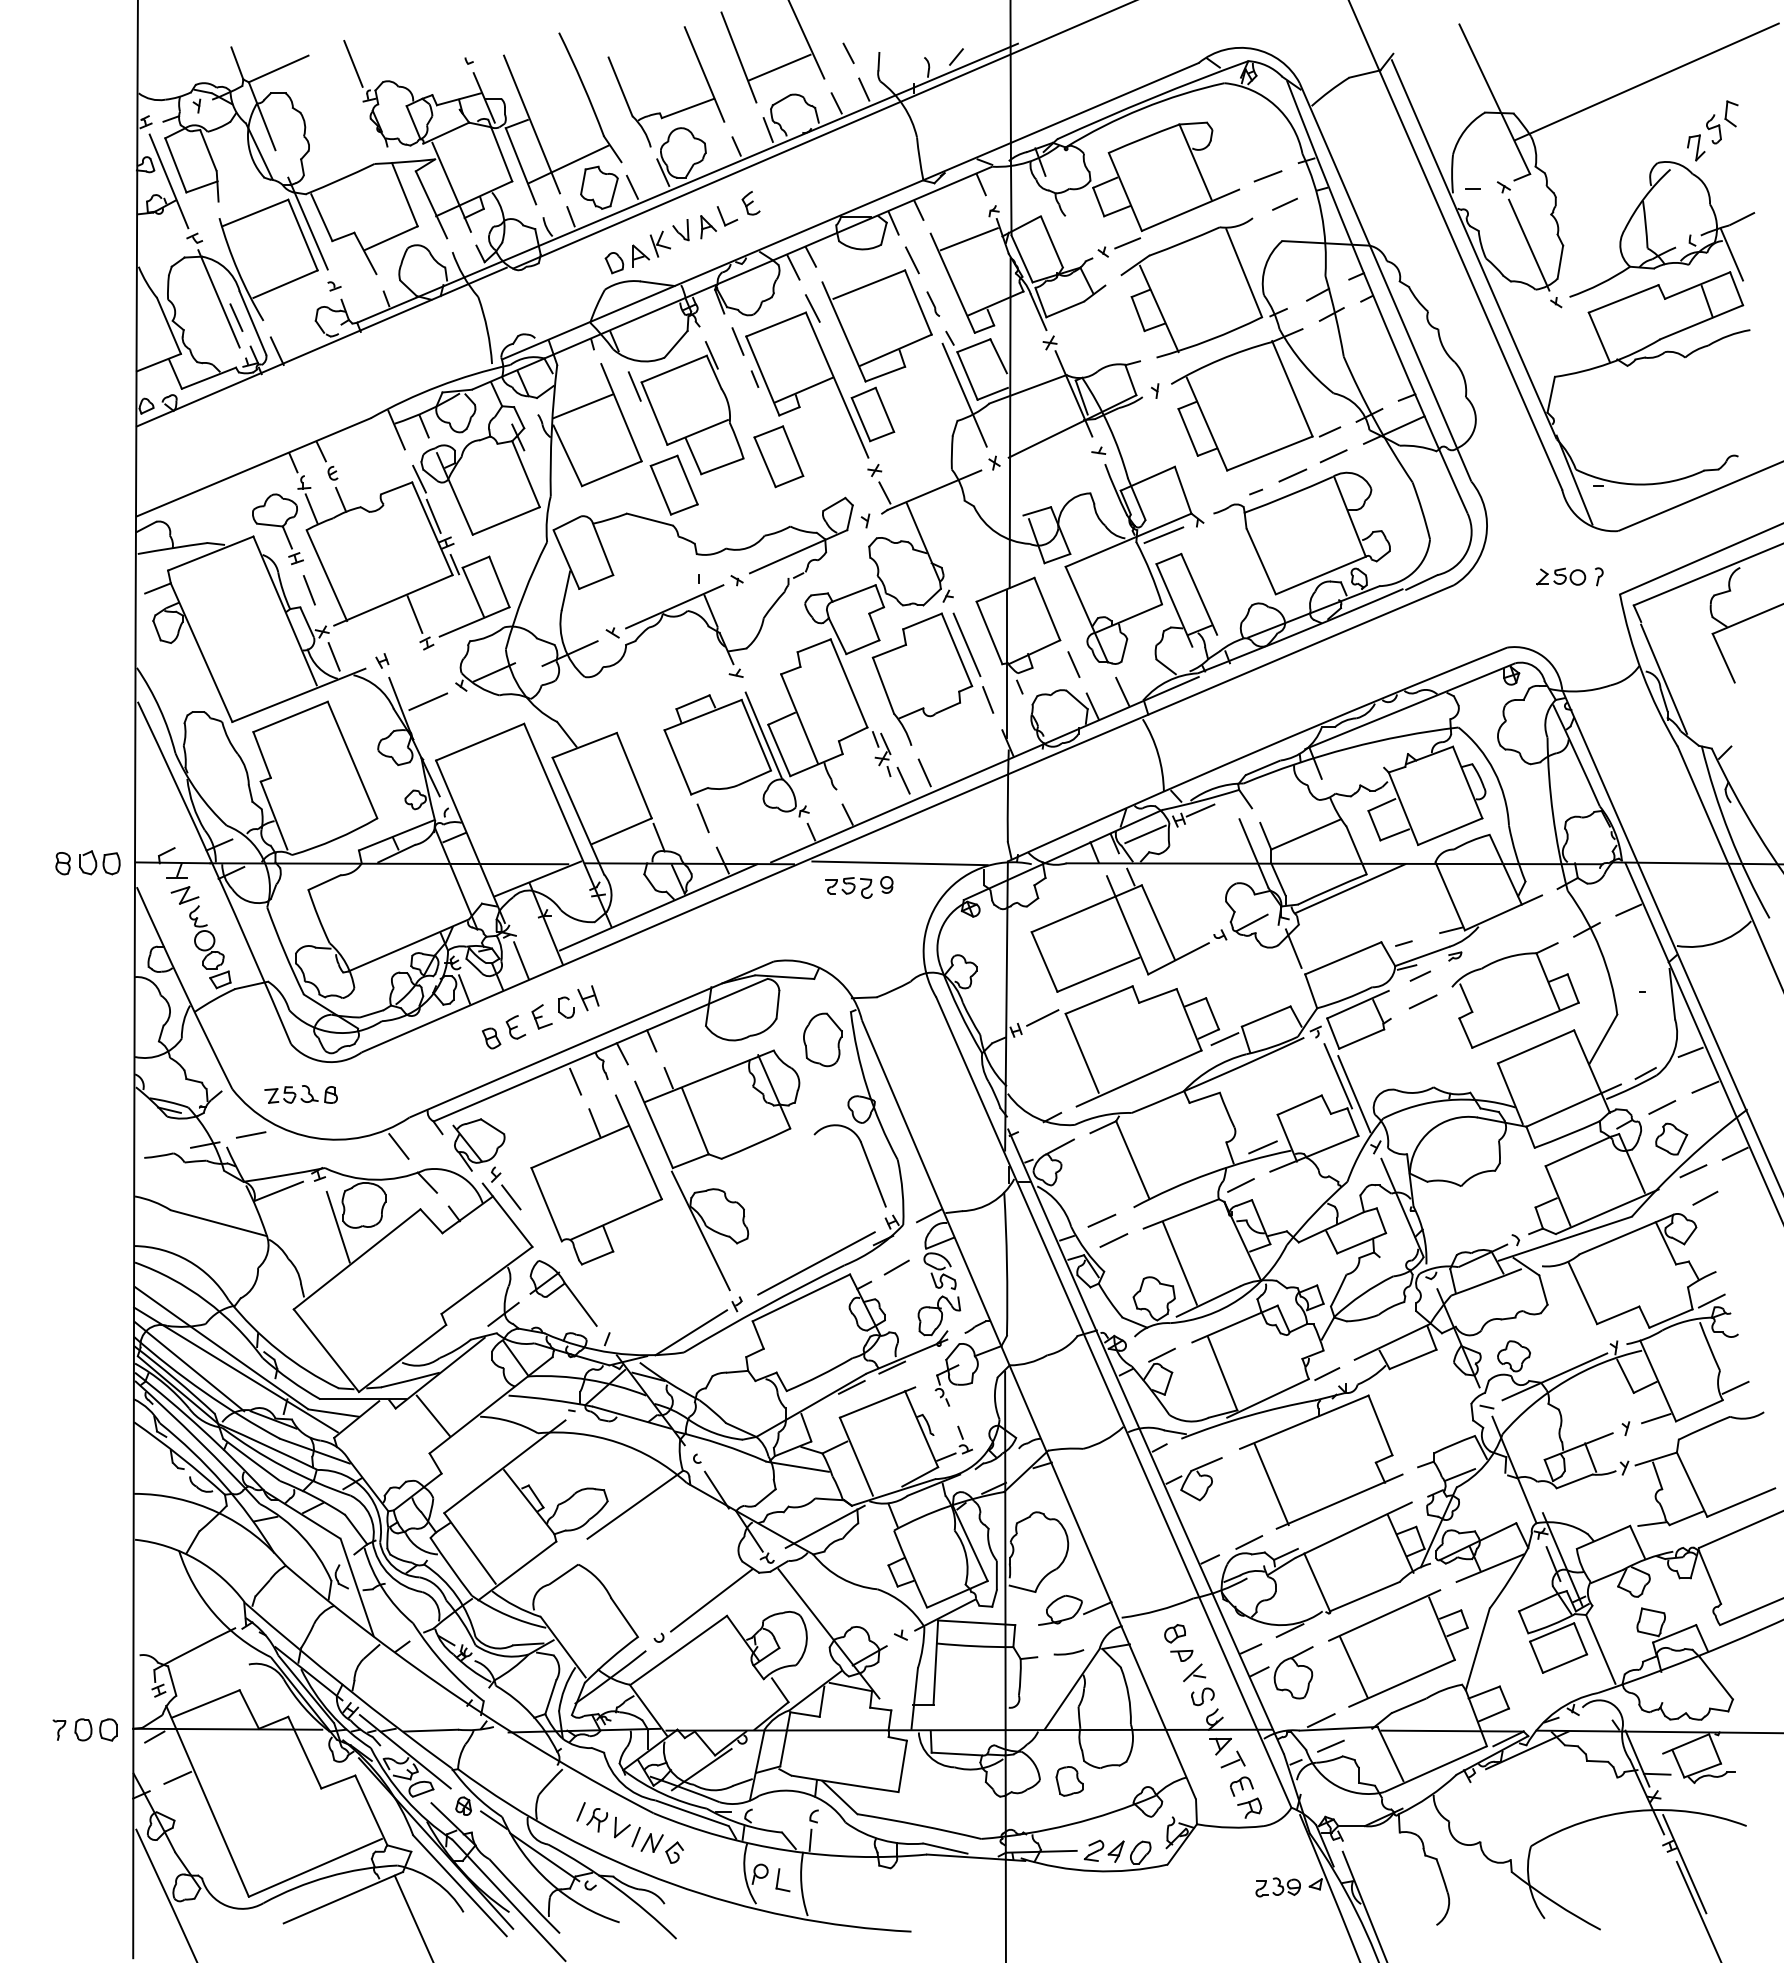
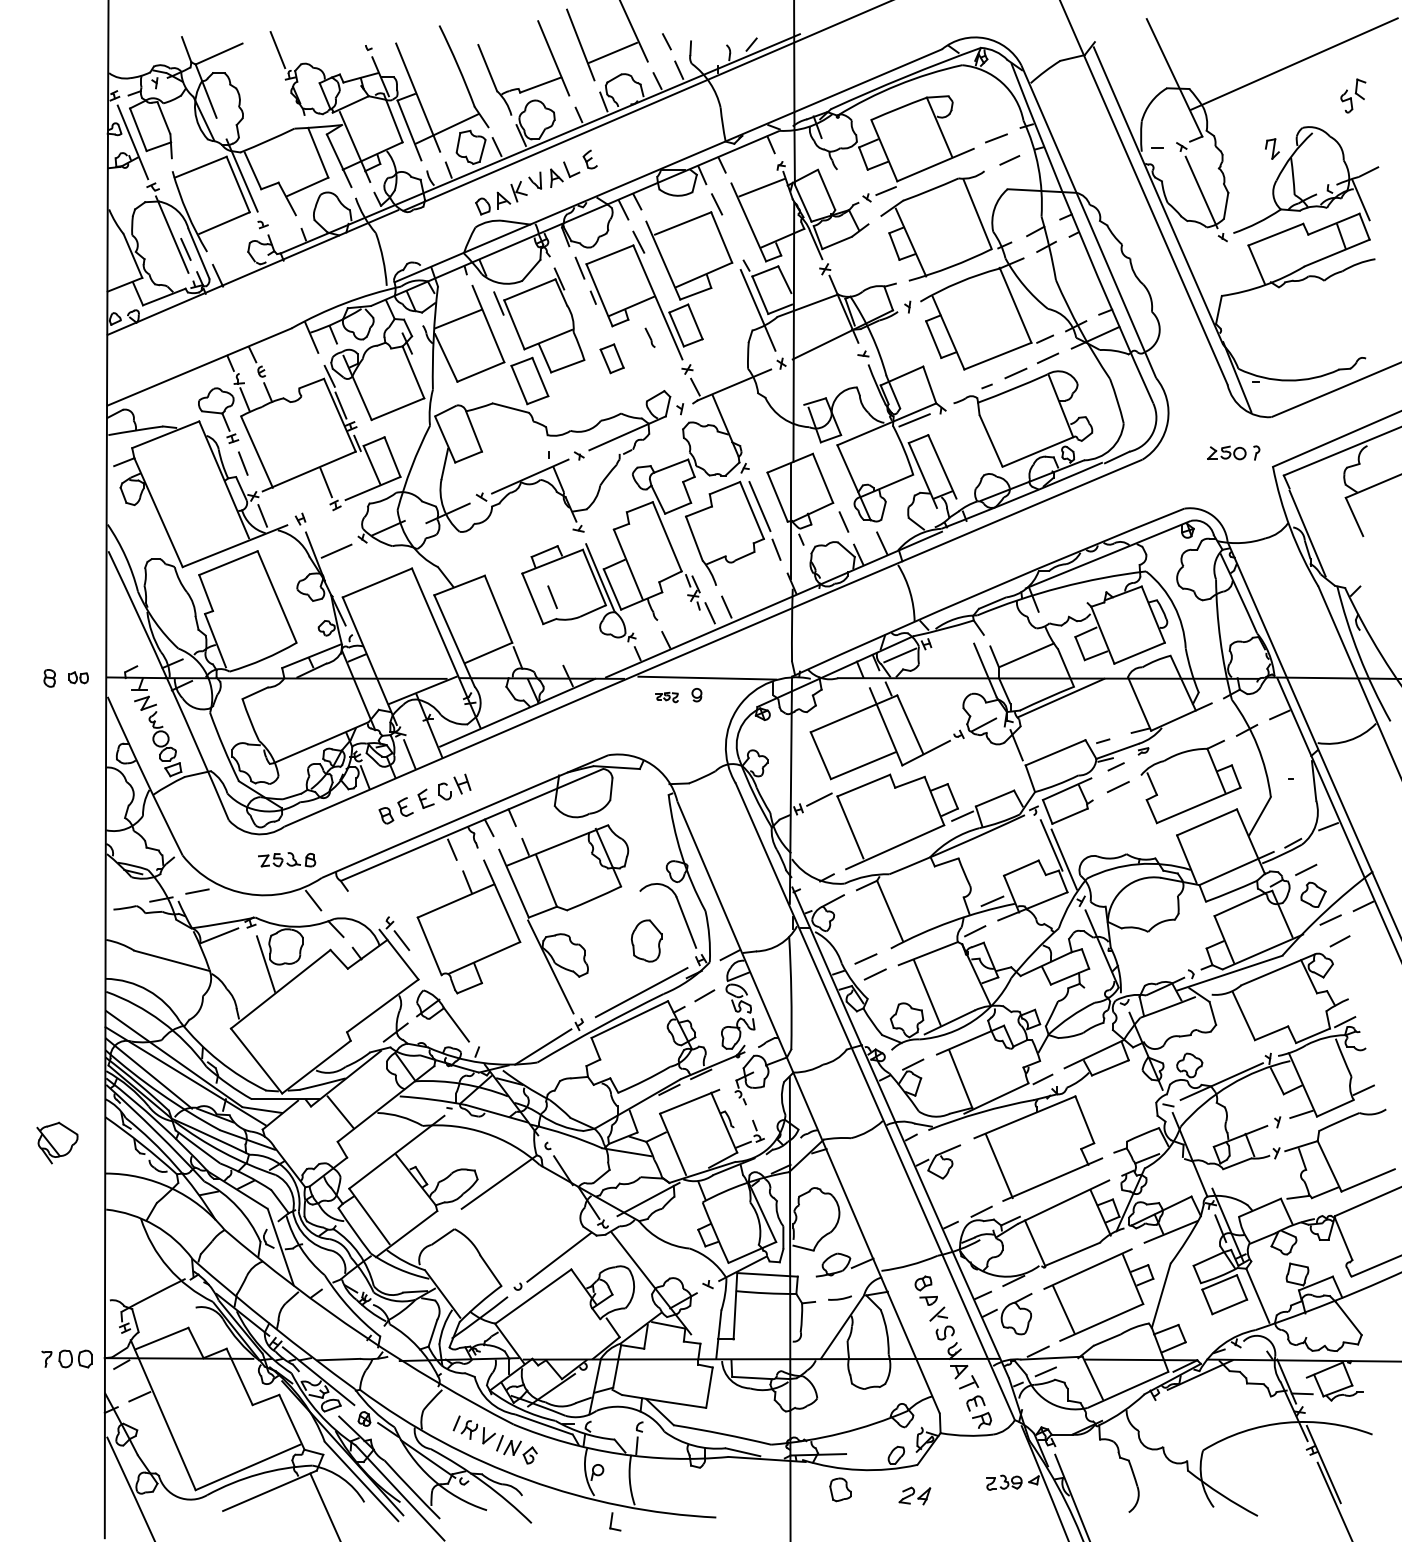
part: (1696, 147) -> (1272, 148), moved
part: (933, 303) -> (650, 337), moved
part: (778, 456) -> (611, 358), size x0.6
line: (1200, 810) -> (943, 636), removed
line: (702, 818) -> (552, 597), moved
part: (99, 862) -> (78, 677), size x0.6
part: (848, 887) -> (666, 697), size x0.6
part: (822, 1039) -> (646, 940), moved
line: (1705, 1086) -> (1340, 853), removed
part: (300, 1094) -> (286, 859), moved
part: (478, 1144) -> (57, 1142), moved
part: (1069, 1781) -> (840, 1489), moved
part: (1103, 1850) -> (914, 1495), moved
part: (782, 1880) -> (614, 1522), moved

